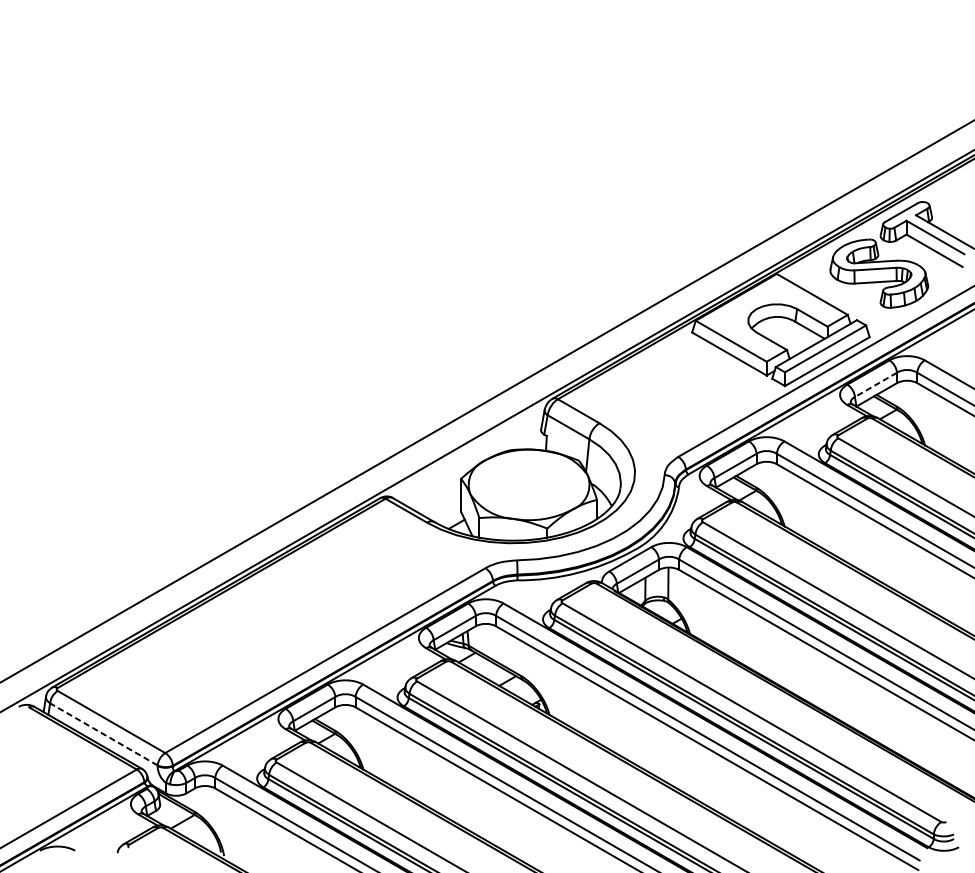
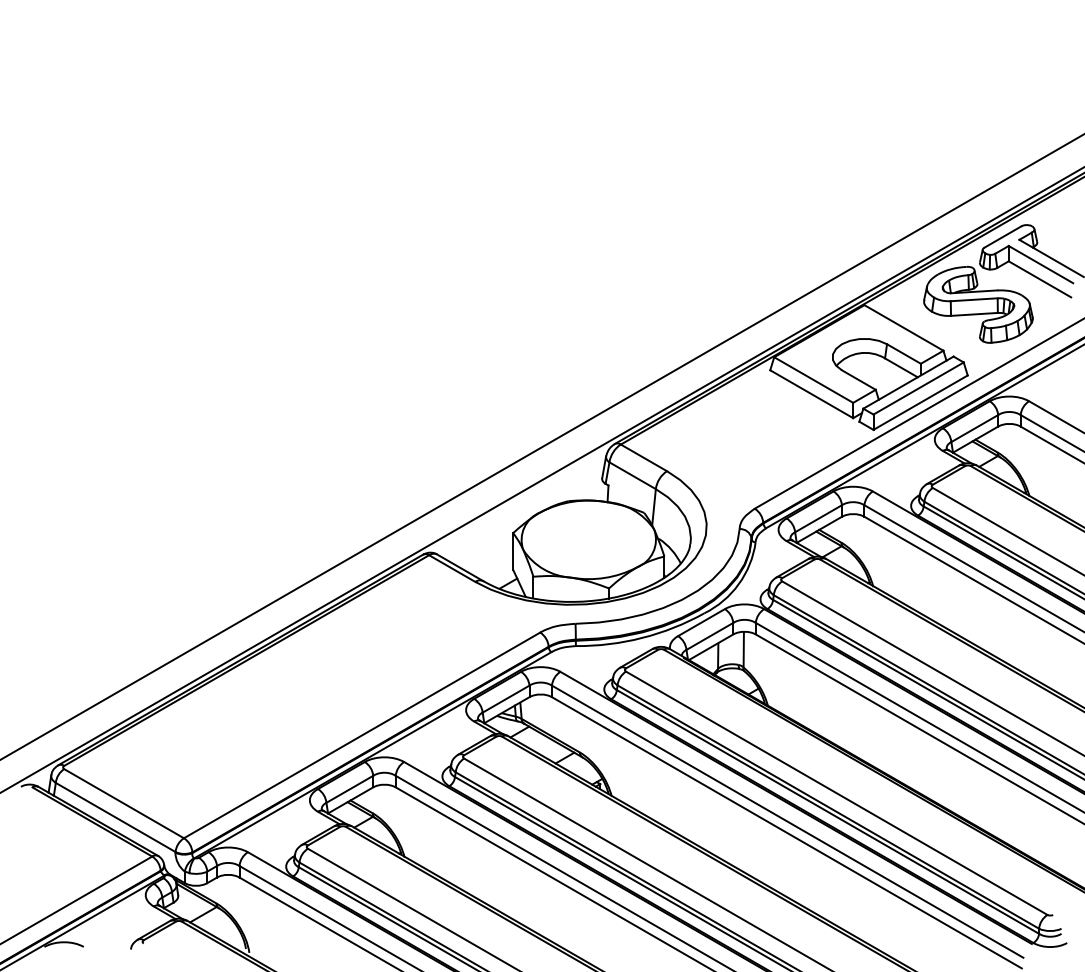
line: (875, 384) -> (974, 428), dashed -> solid
line: (103, 734) -> (115, 817), dashed -> solid

